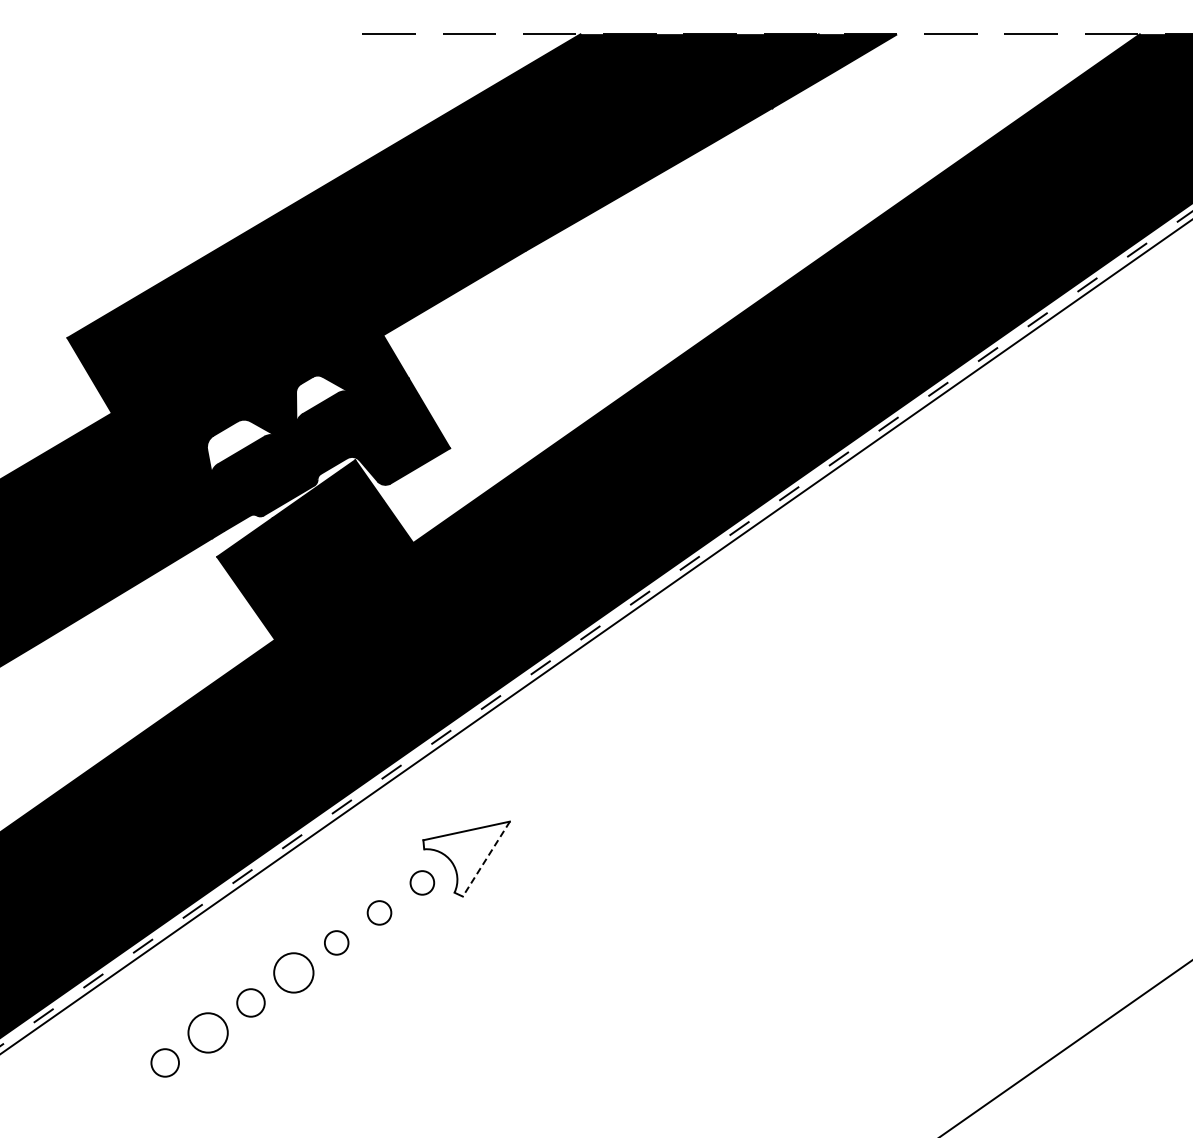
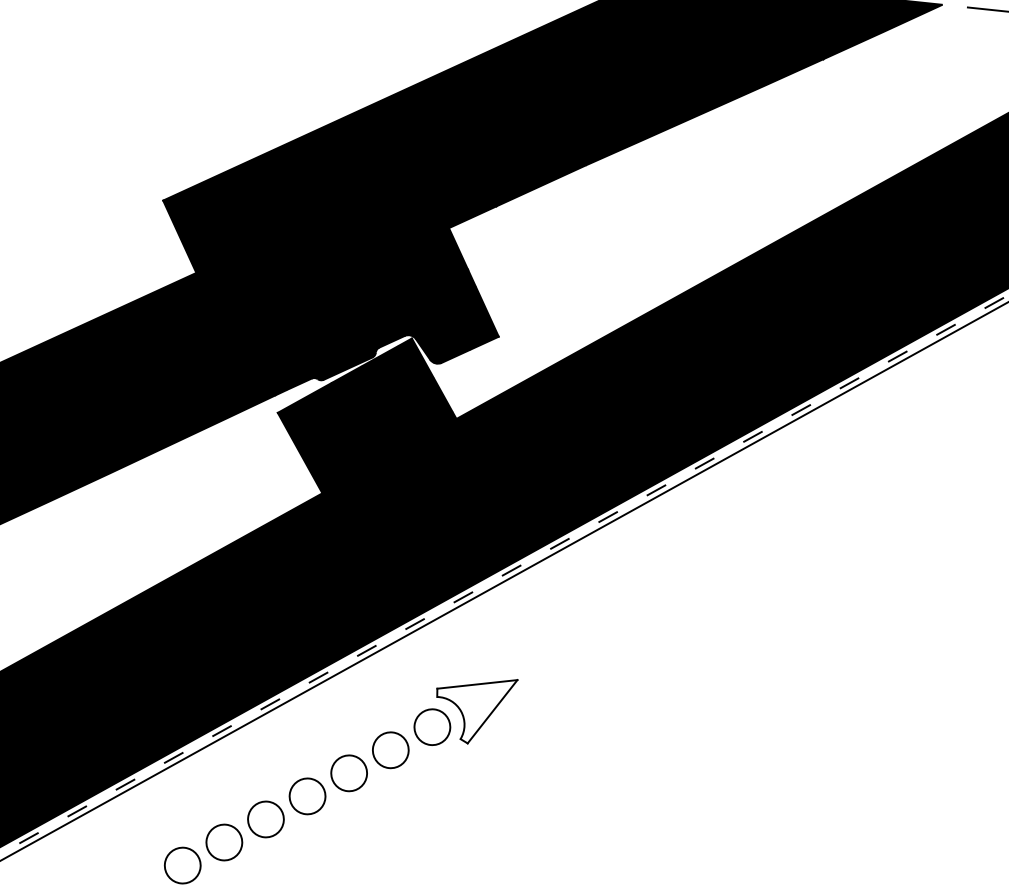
fill: (323, 400) -> (388, 281), added
fill: (241, 447) -> (310, 316), added
line: (486, 859) -> (492, 712), dashed -> solid
circle: (422, 882) -> (432, 726), size x1.67
circle: (379, 912) -> (390, 749), size x1.67
circle: (336, 942) -> (349, 772), size x1.67
circle: (250, 1002) -> (265, 819), size x1.43
circle: (164, 1062) -> (182, 865), size x1.43

